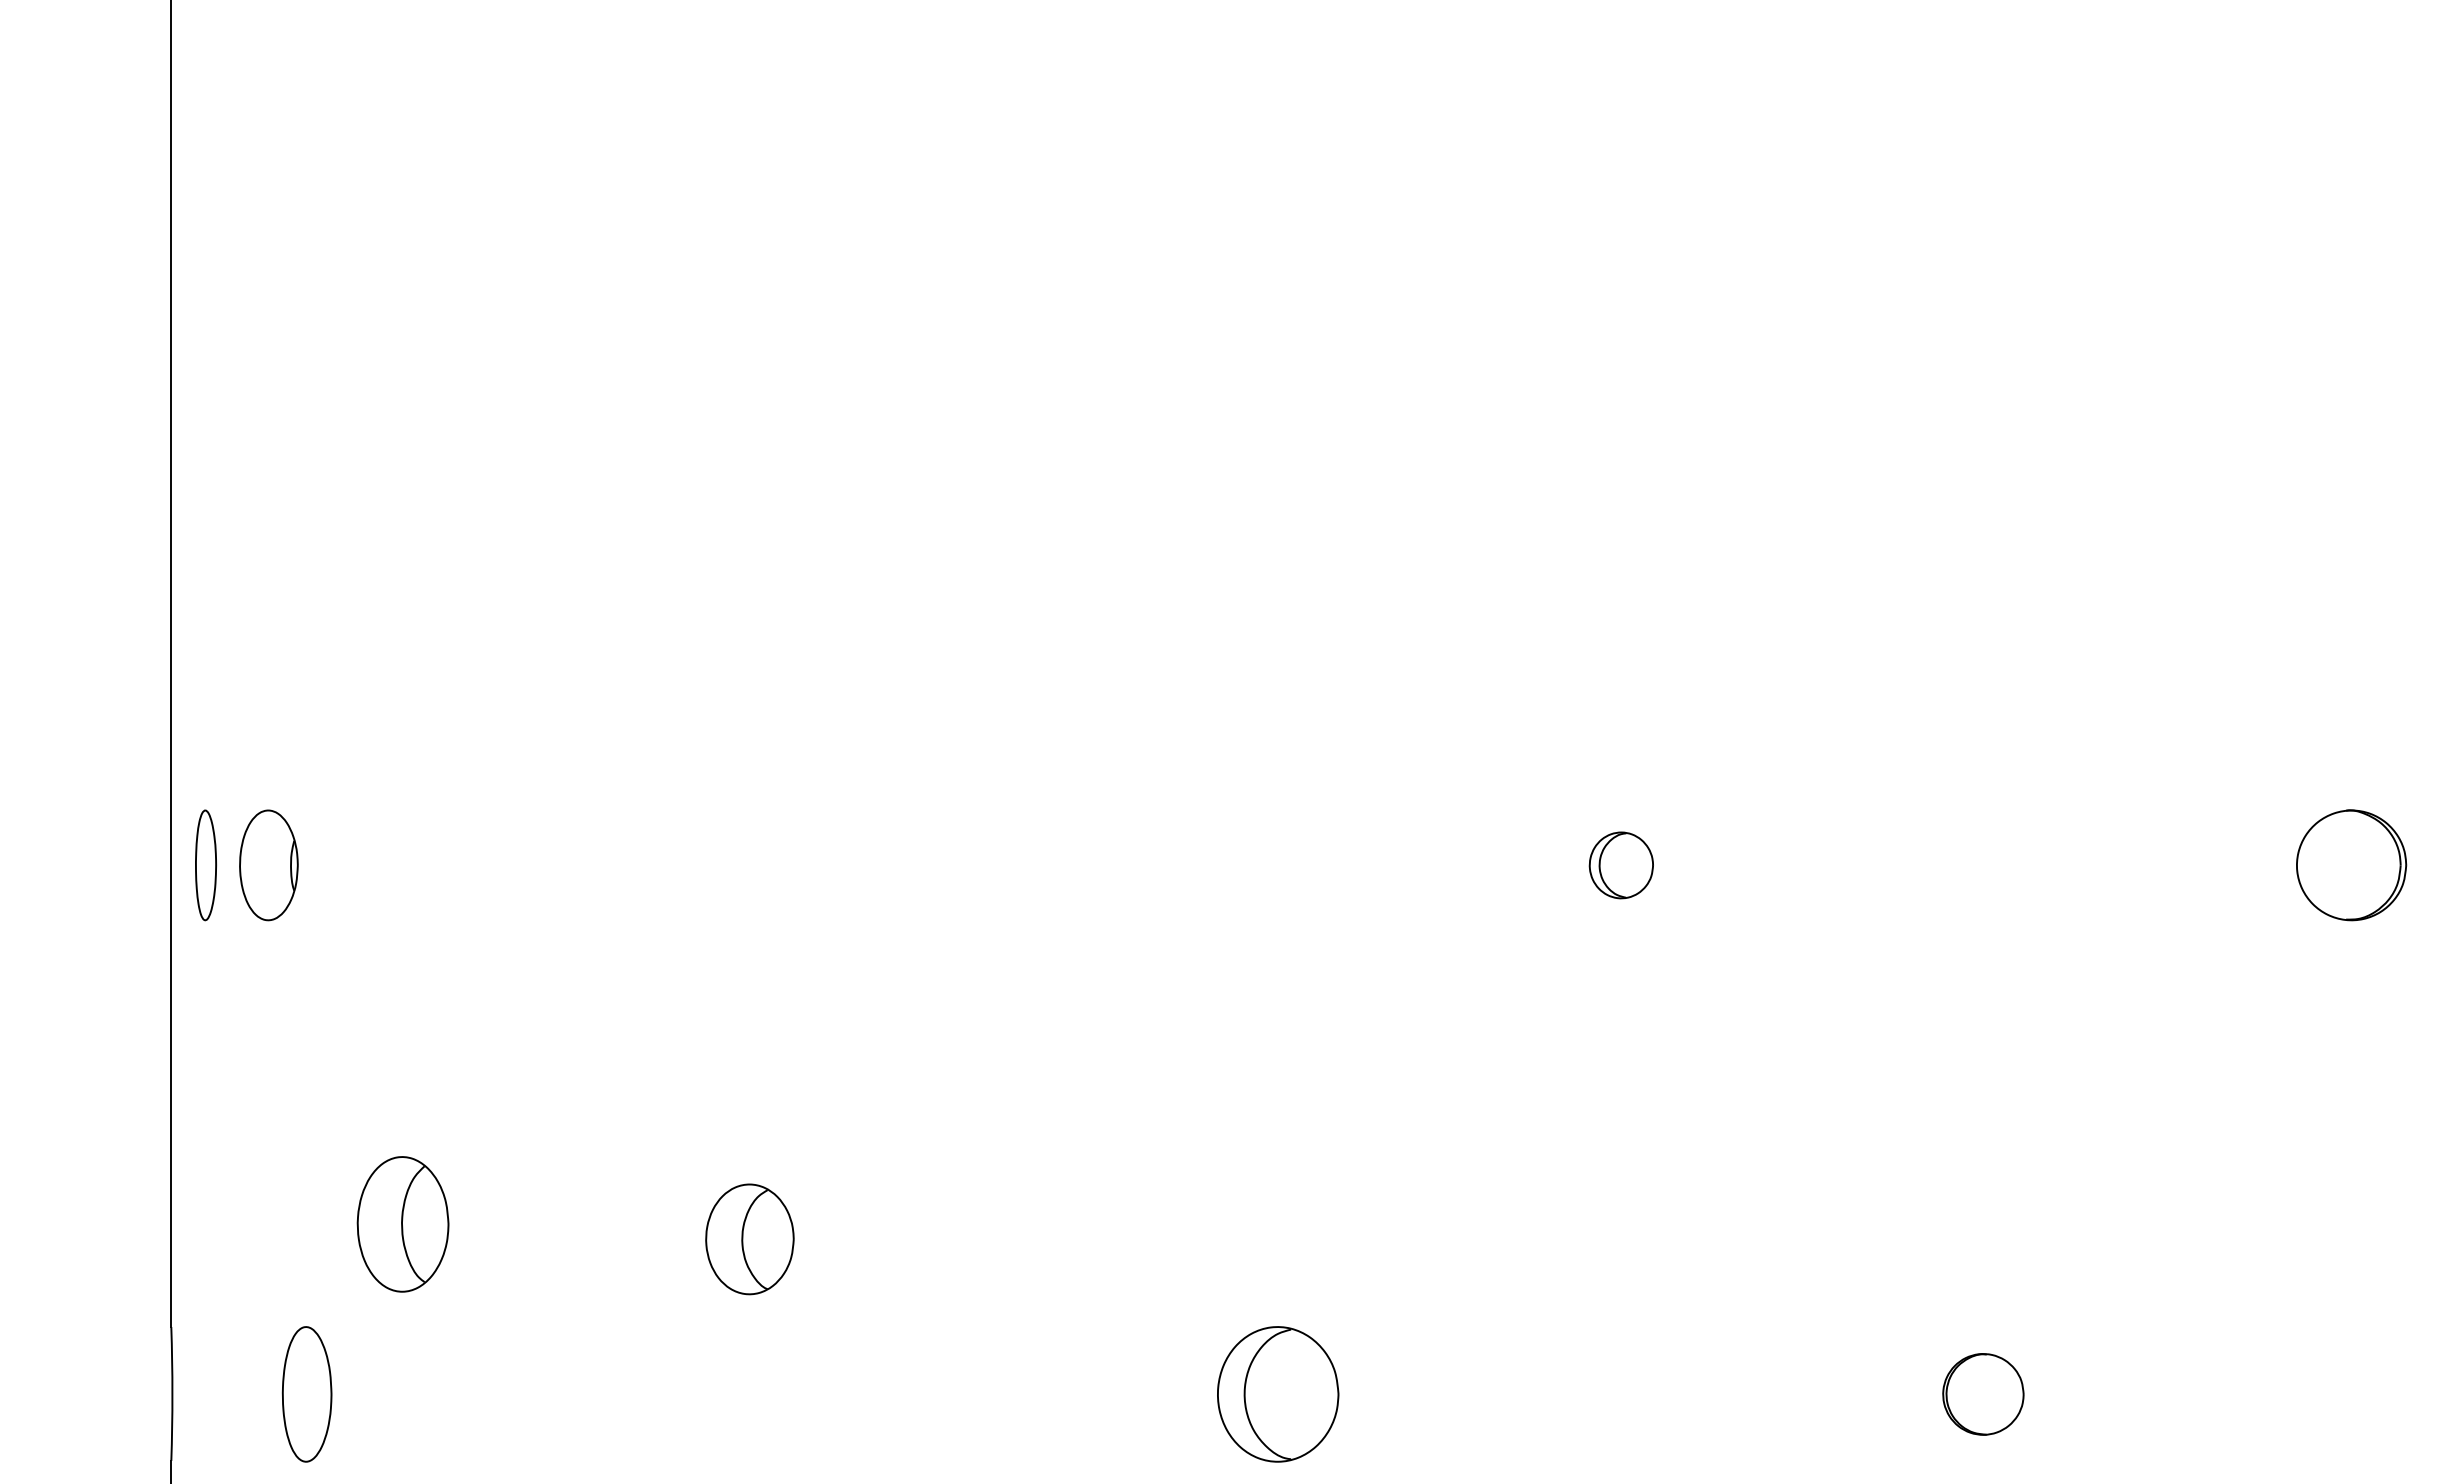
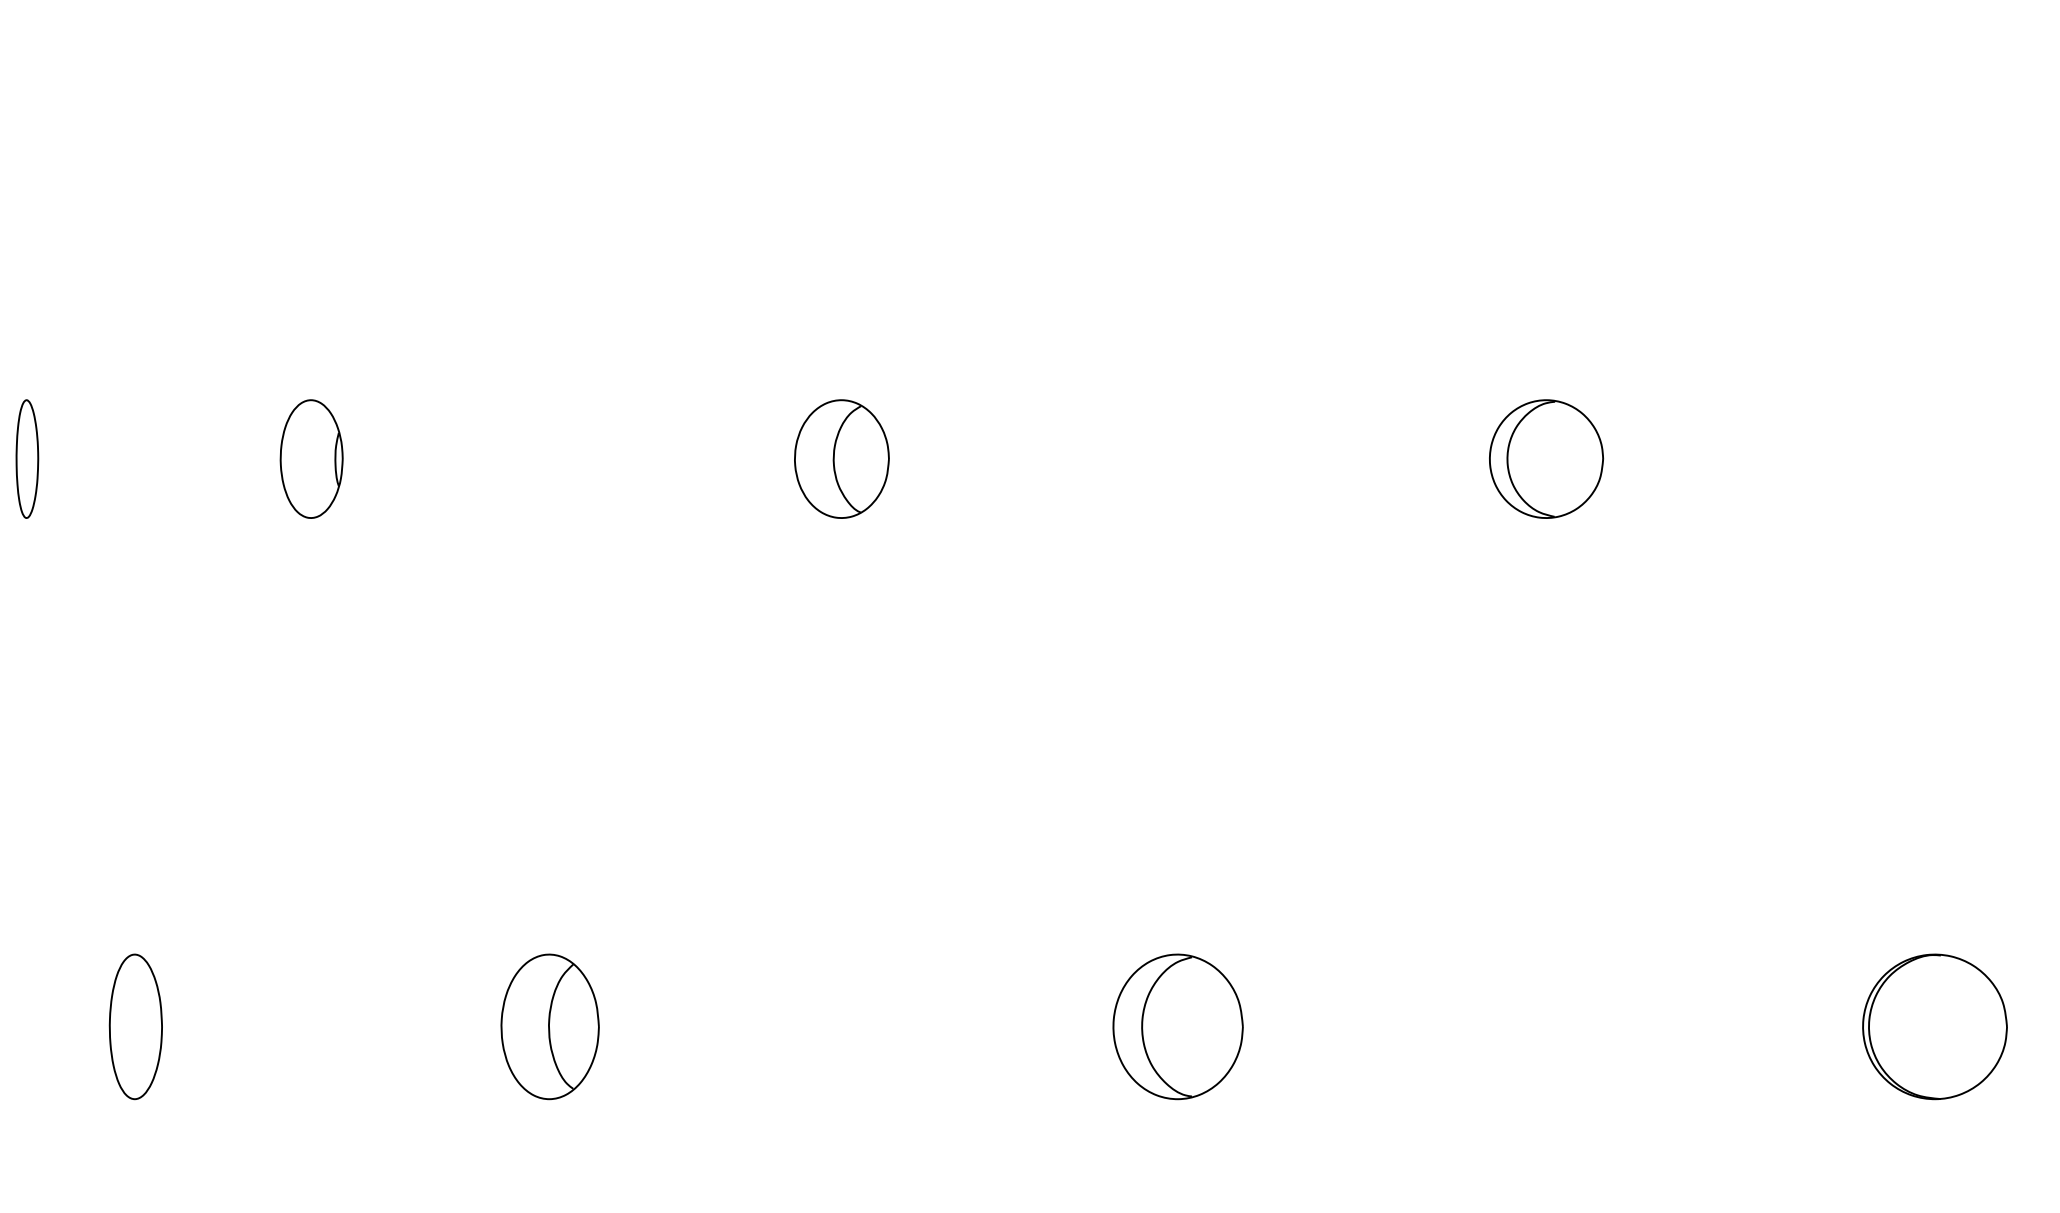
part: (268, 865) -> (311, 459), moved
part: (1621, 865) -> (1546, 459), size x1.67
part: (402, 1224) -> (549, 1026), moved
part: (749, 1239) -> (841, 459), moved
part: (1983, 1394) -> (1935, 1026), size x1.67

